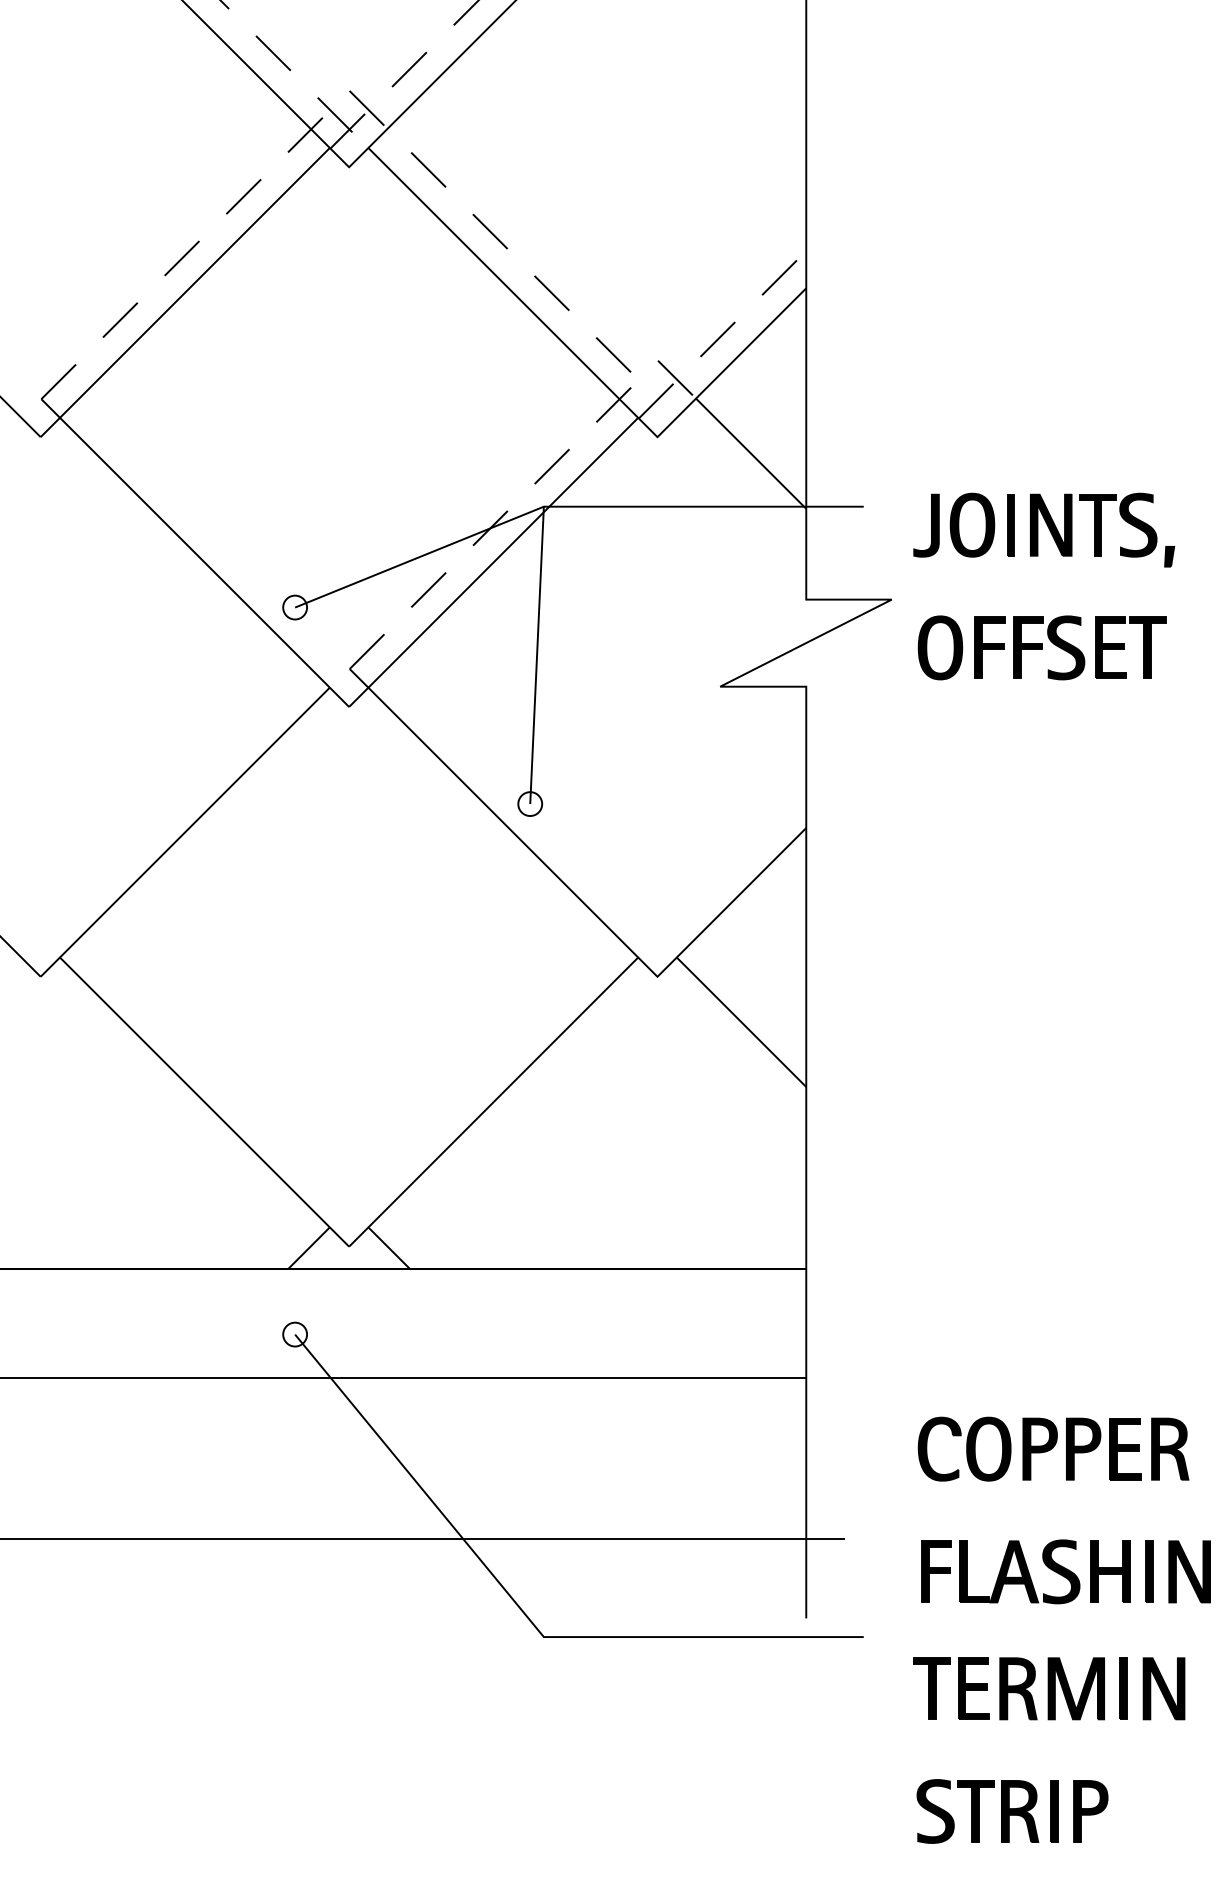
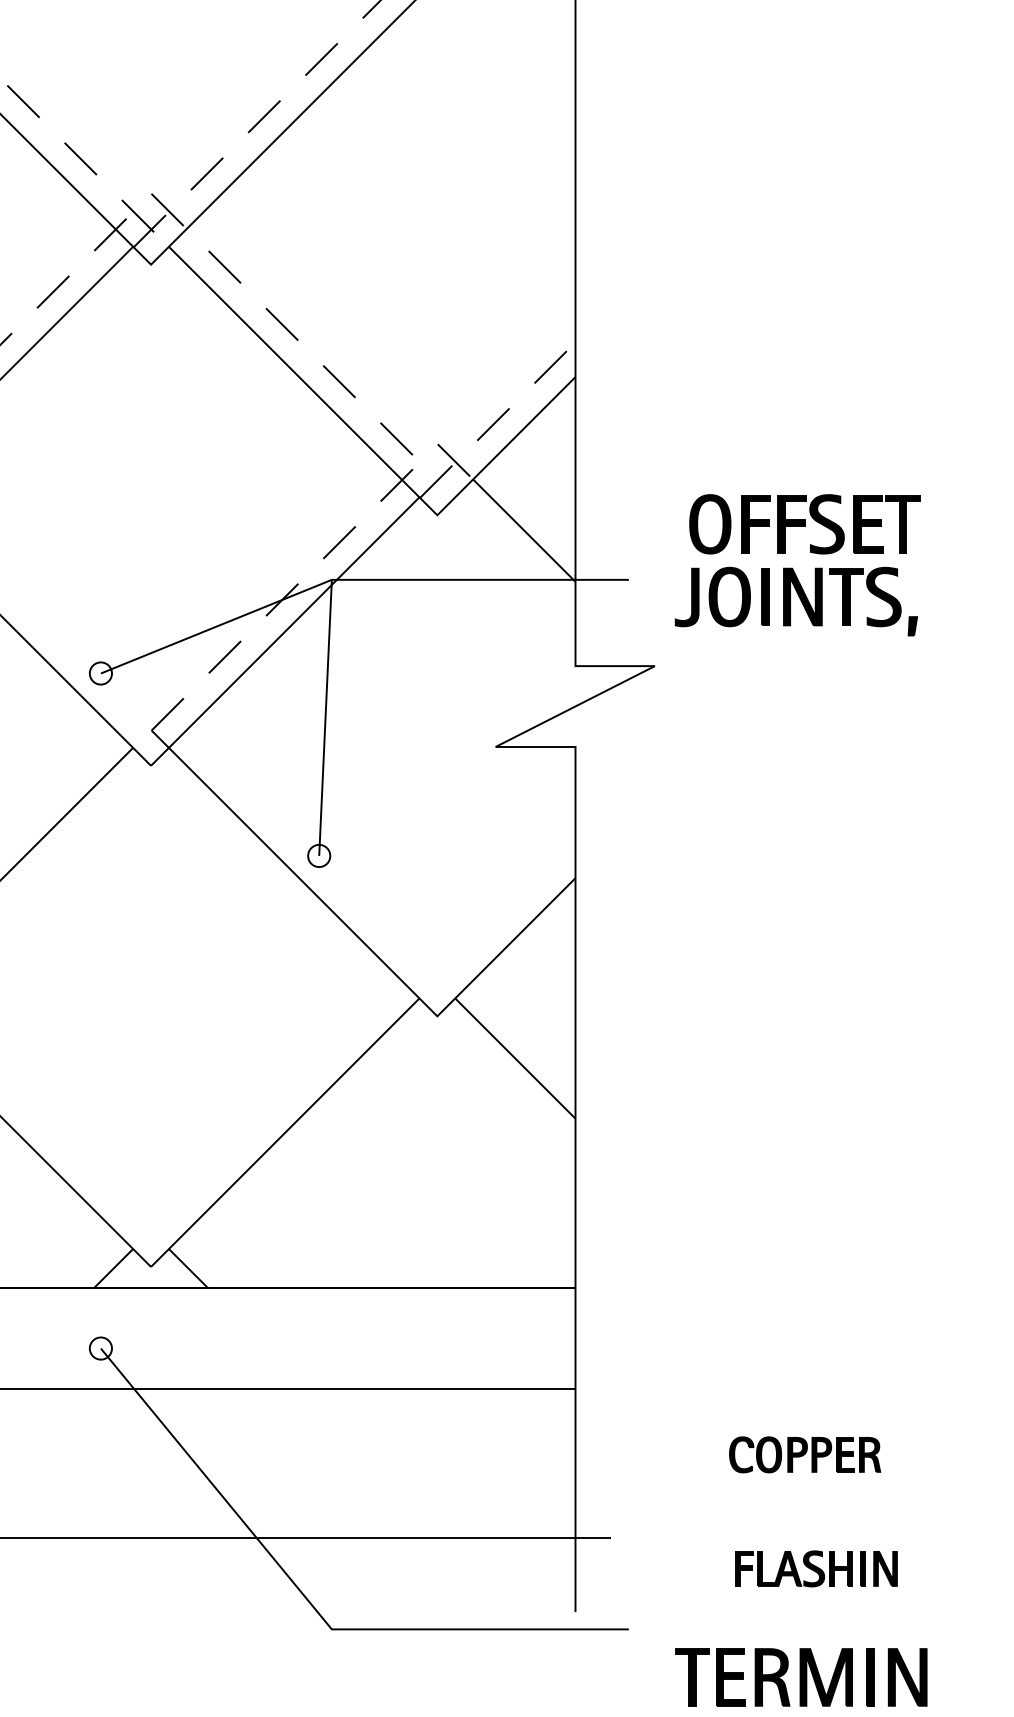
part: (1041, 647) -> (804, 523), moved
part: (1053, 1448) -> (805, 1454), size x0.6
part: (1065, 1571) -> (816, 1568), size x0.6

